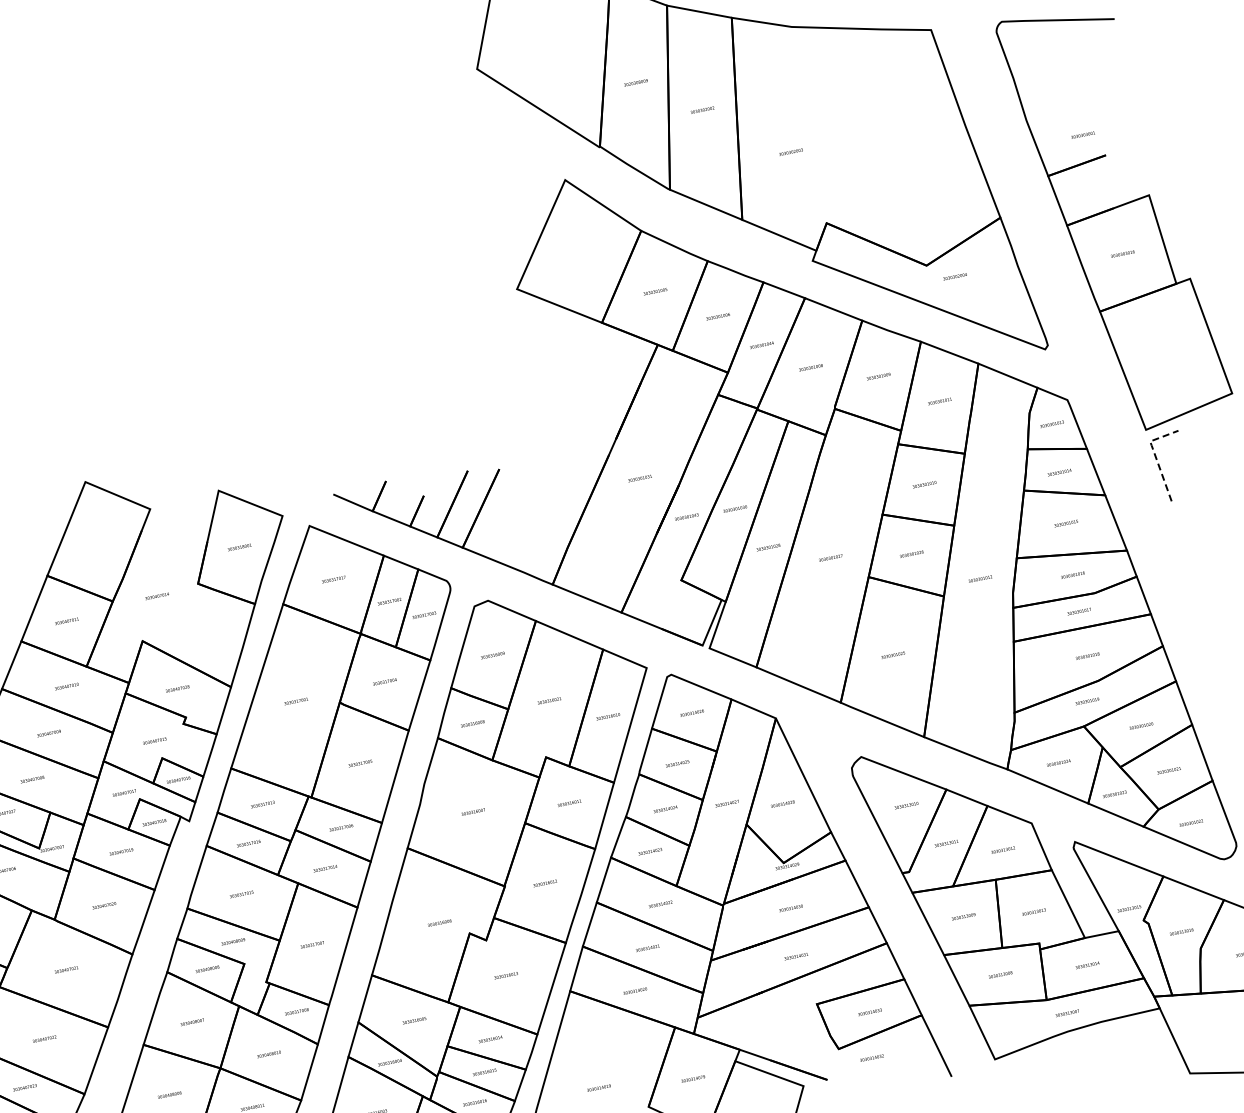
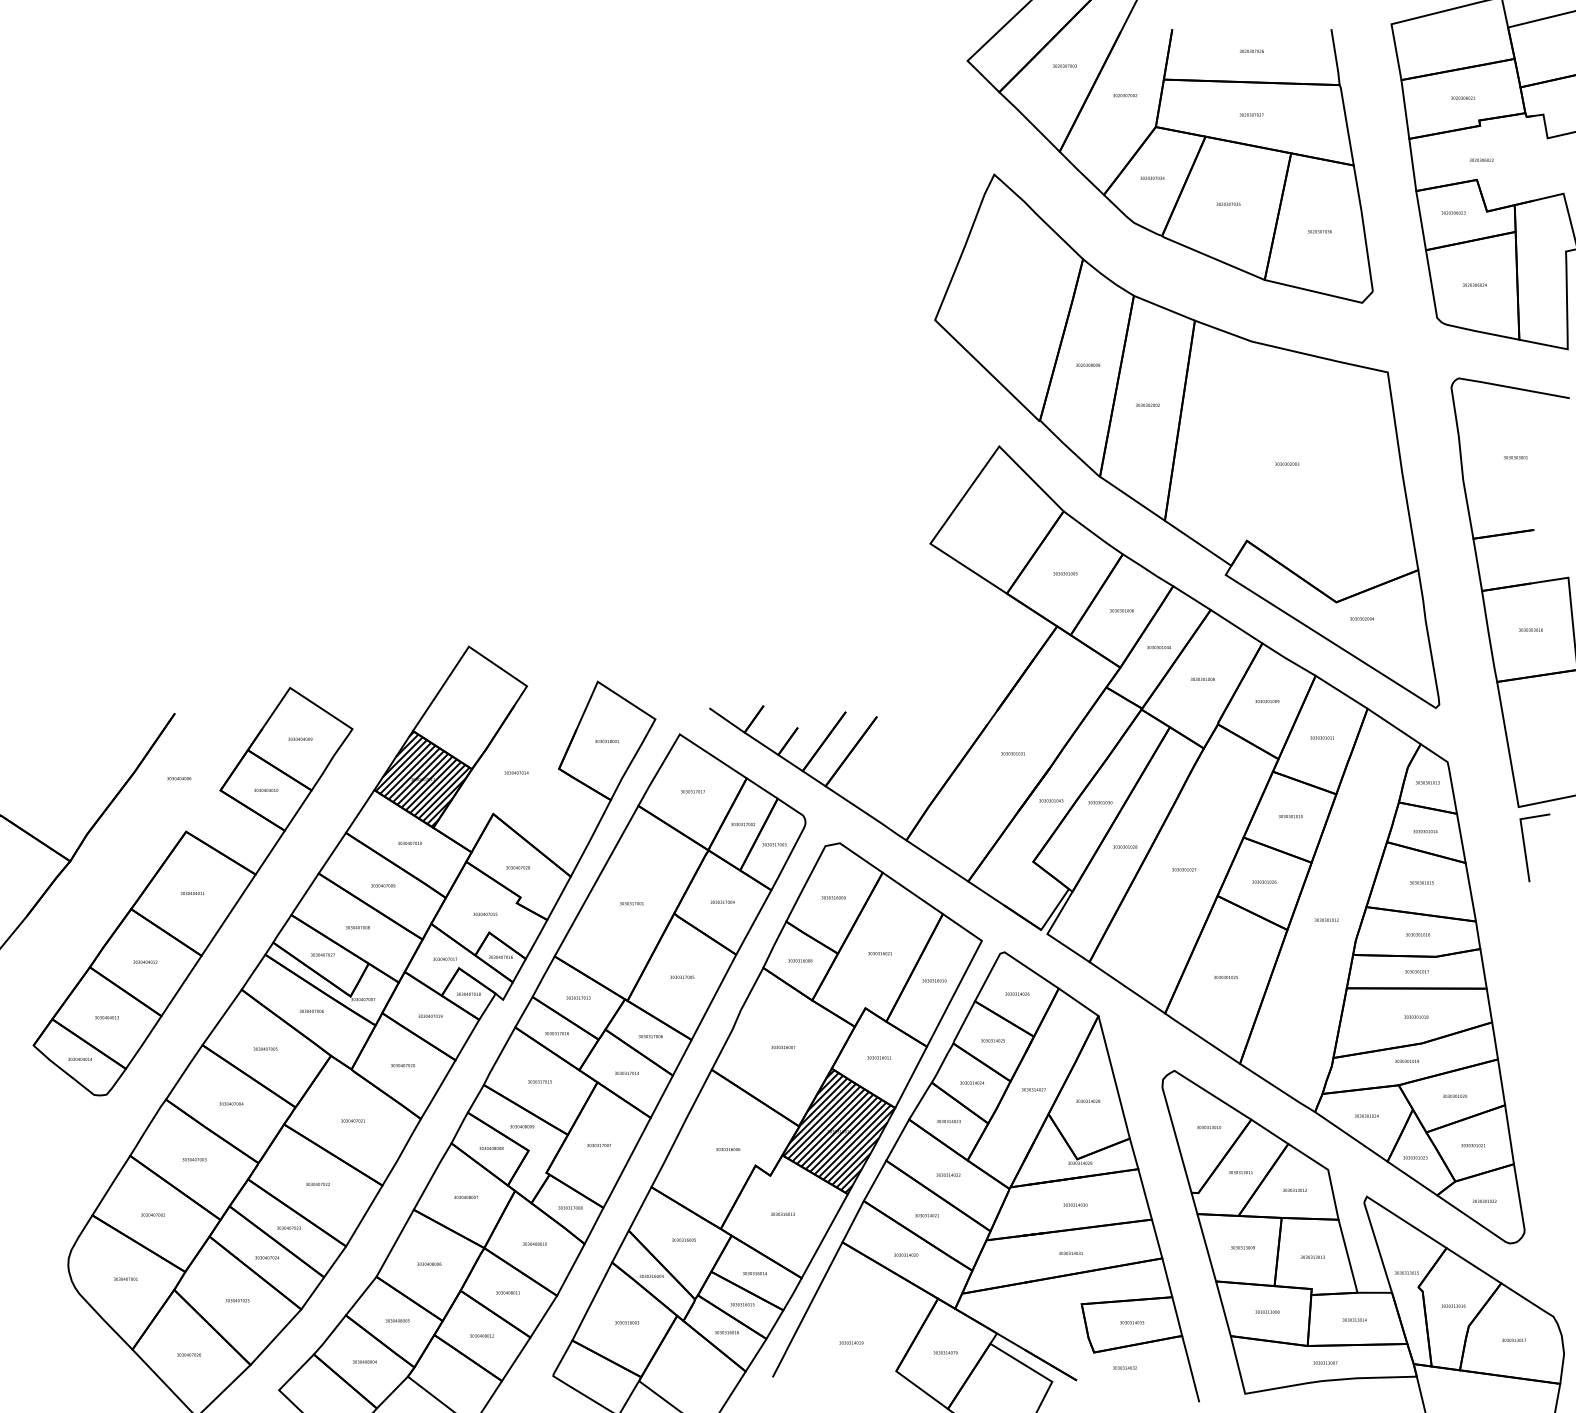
text: (1082, 135) -> (1515, 457), moved
text: (791, 151) -> (1287, 463), moved
line: (1155, 456) -> (1522, 834), dashed -> solid
hatch: (66, 620) -> (422, 778), added
hatch: (545, 883) -> (839, 1131), added

